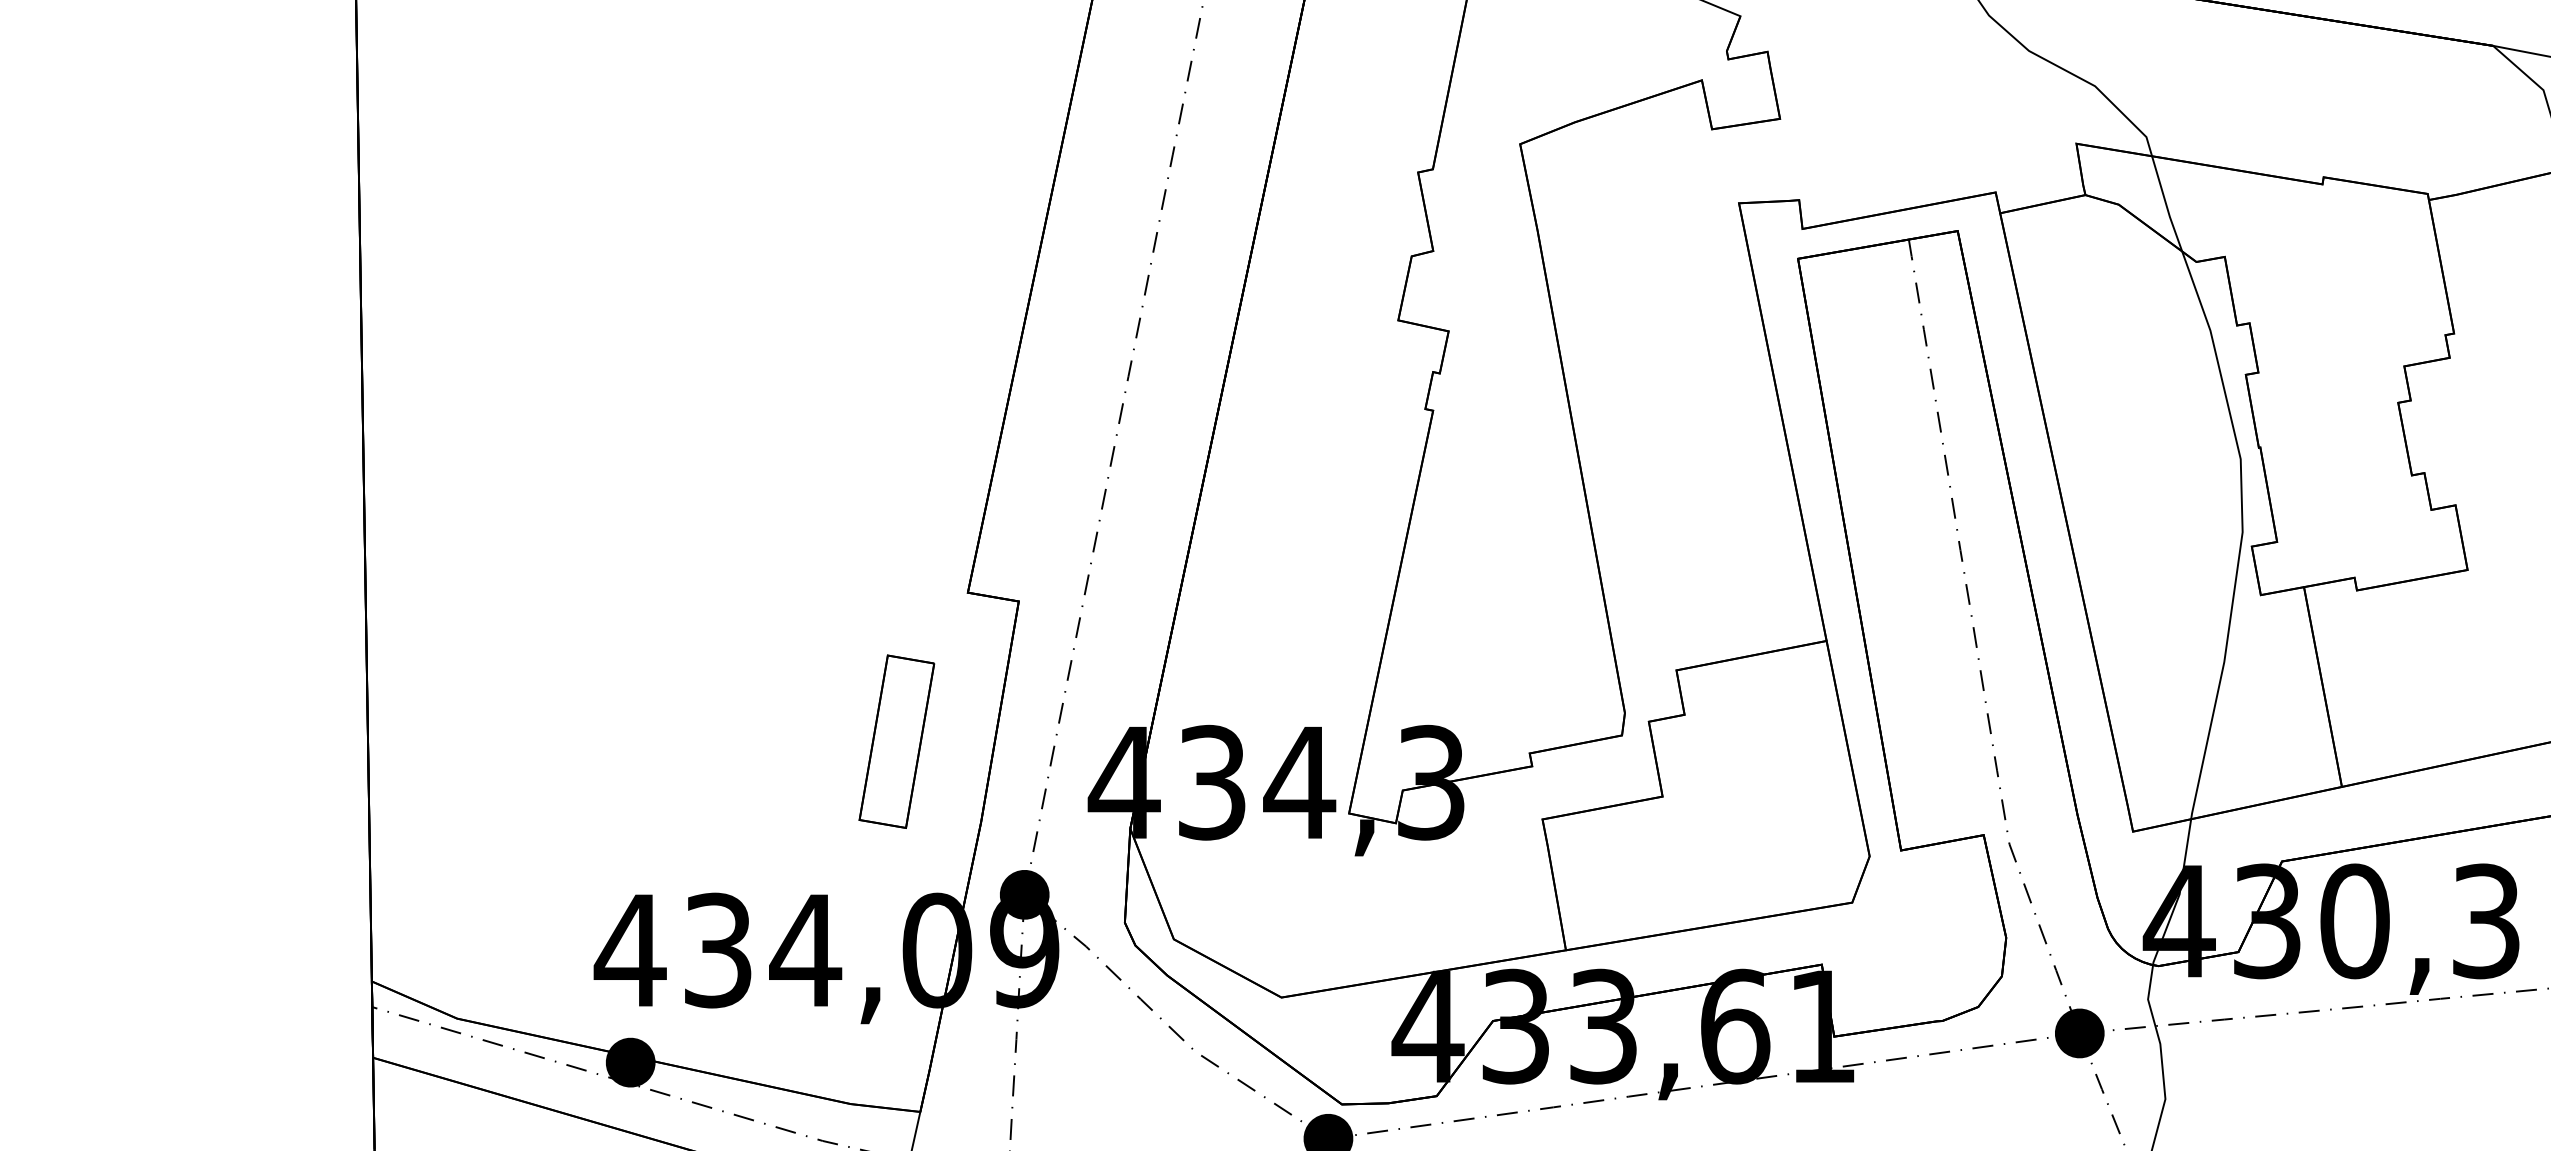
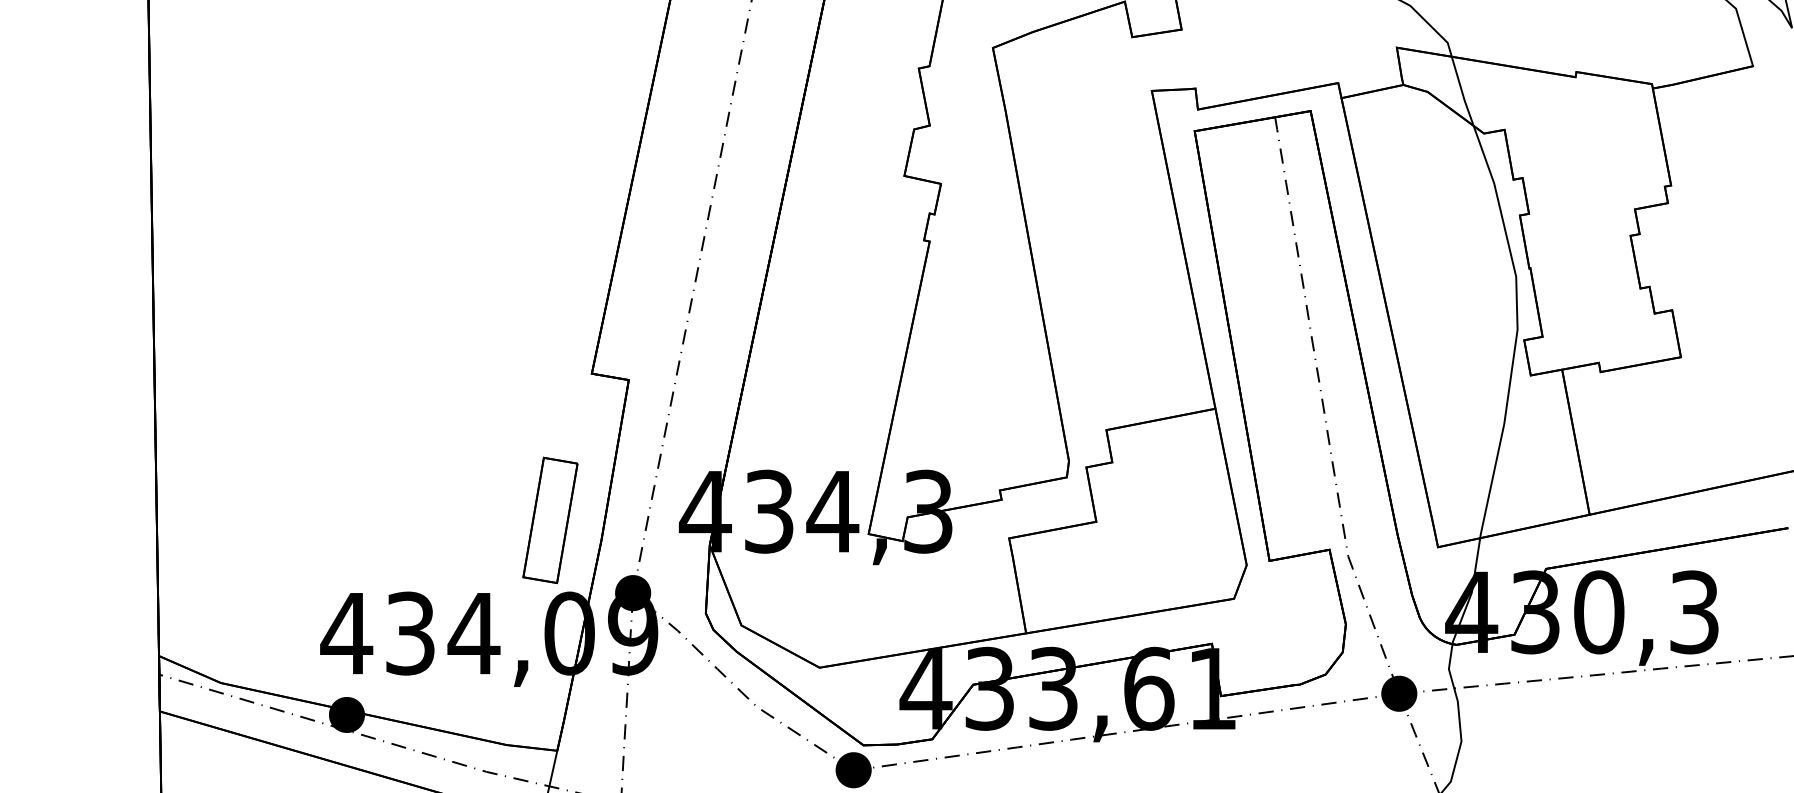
part: (896, 741) -> (550, 520), moved

